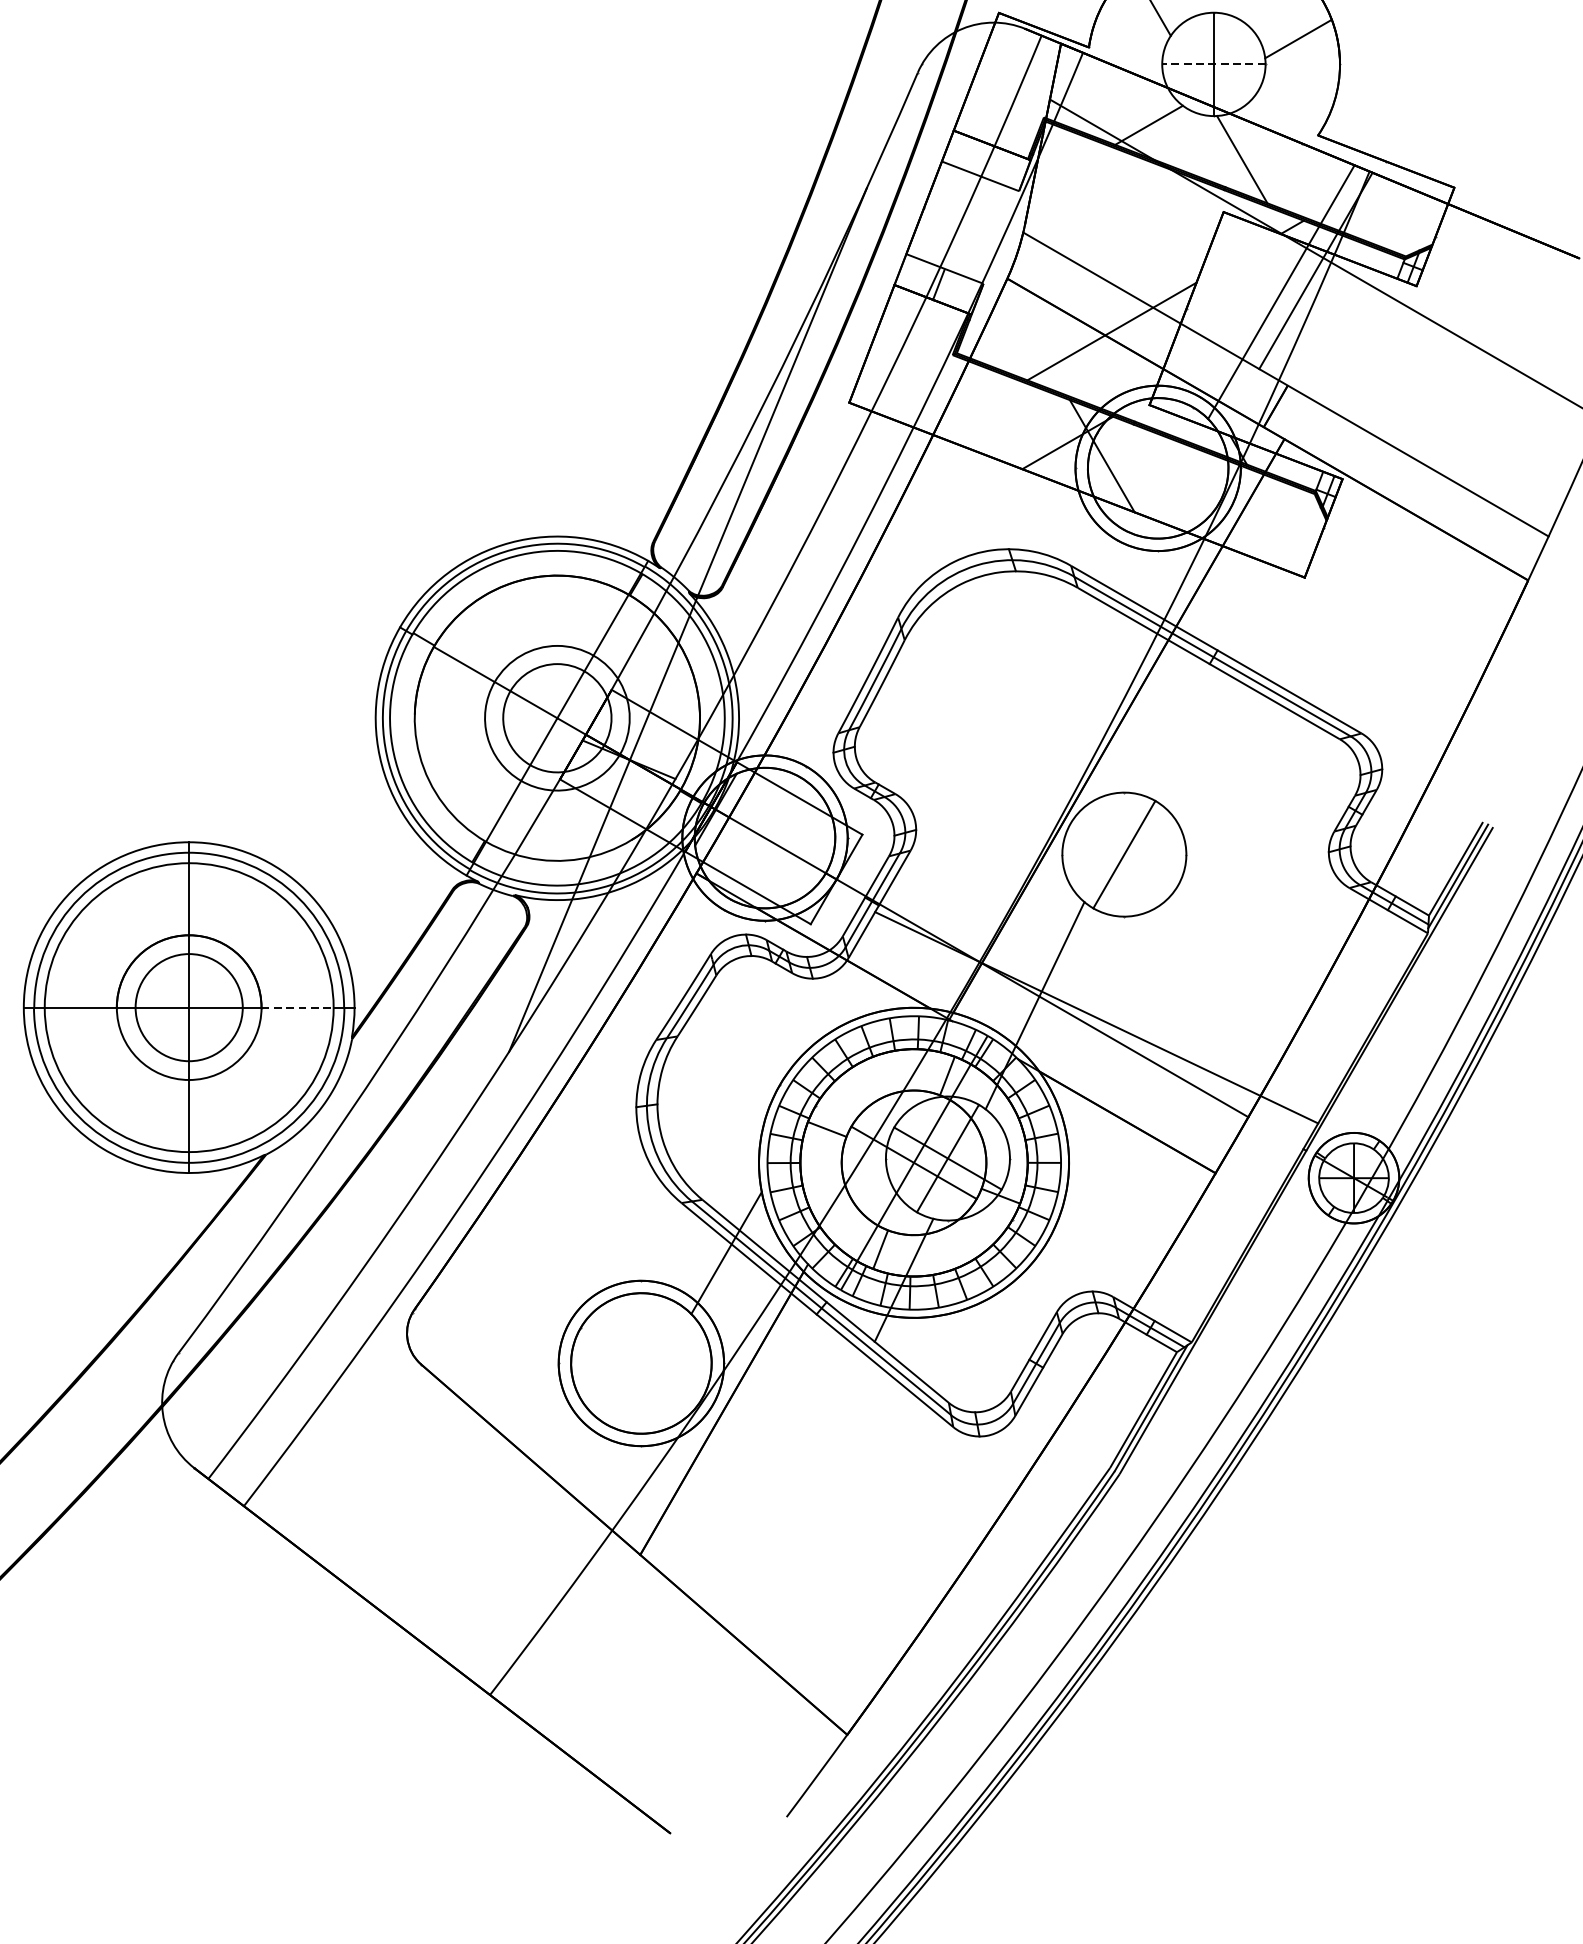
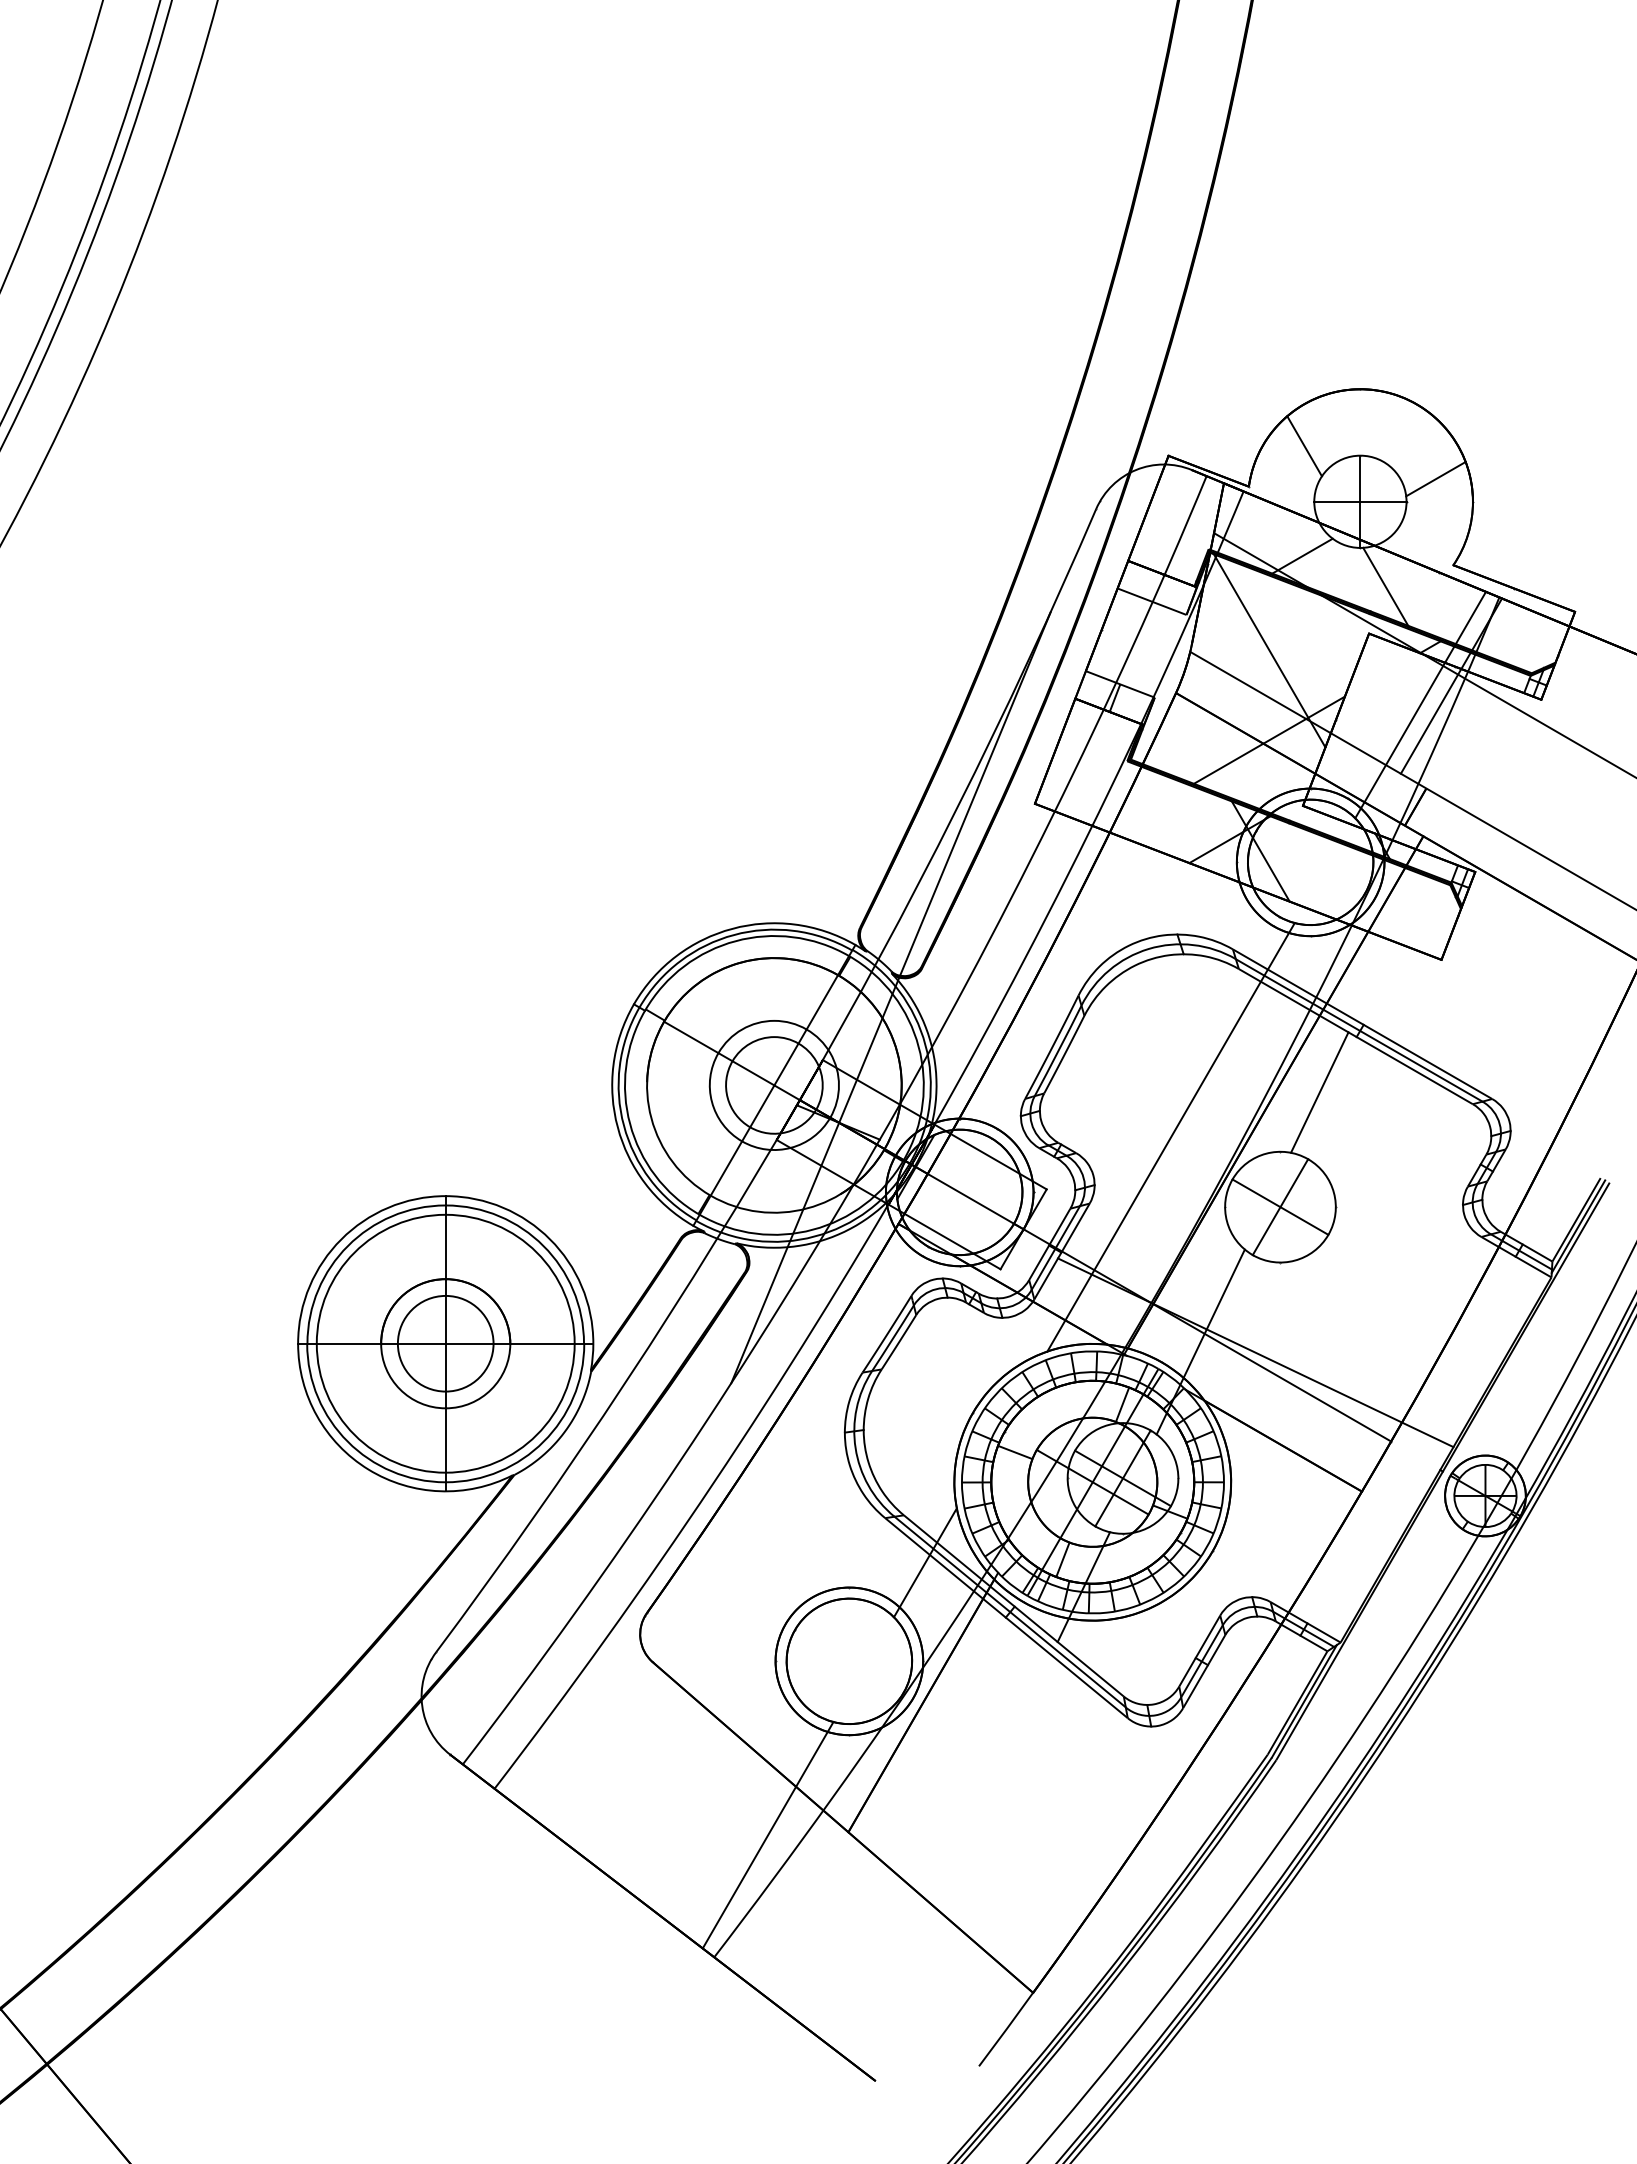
line: (1212, 64) -> (1359, 501), dashed -> solid
line: (1112, 230) -> (1269, 650), added
line: (1168, 726) -> (1319, 1092), added
line: (1001, 776) -> (1170, 1137), added
line: (1124, 853) -> (1280, 1206), added
line: (297, 1007) -> (542, 1343), dashed -> solid
line: (549, 1558) -> (767, 1835), added

